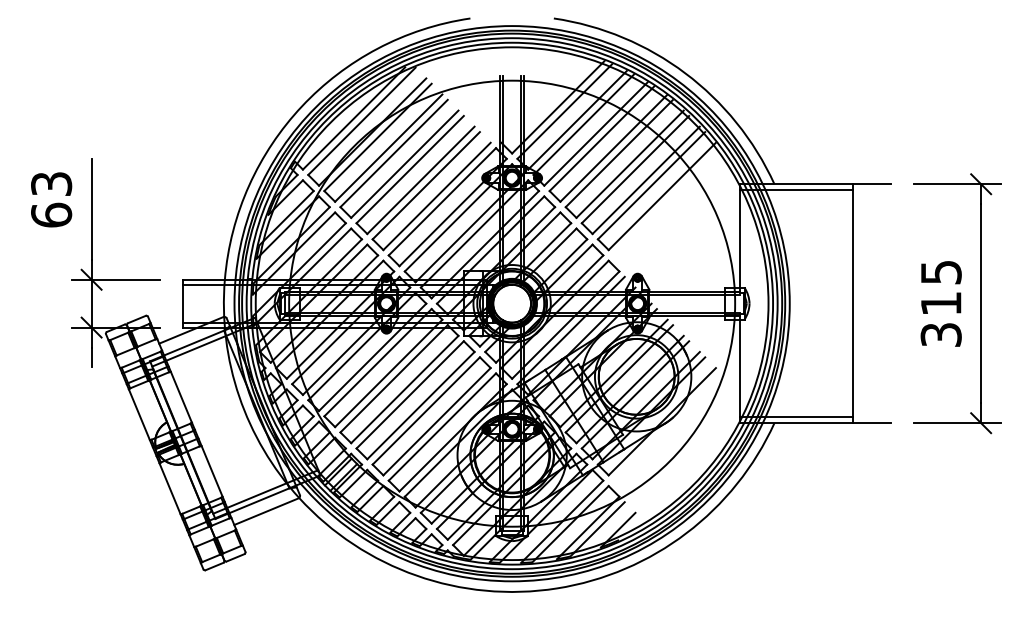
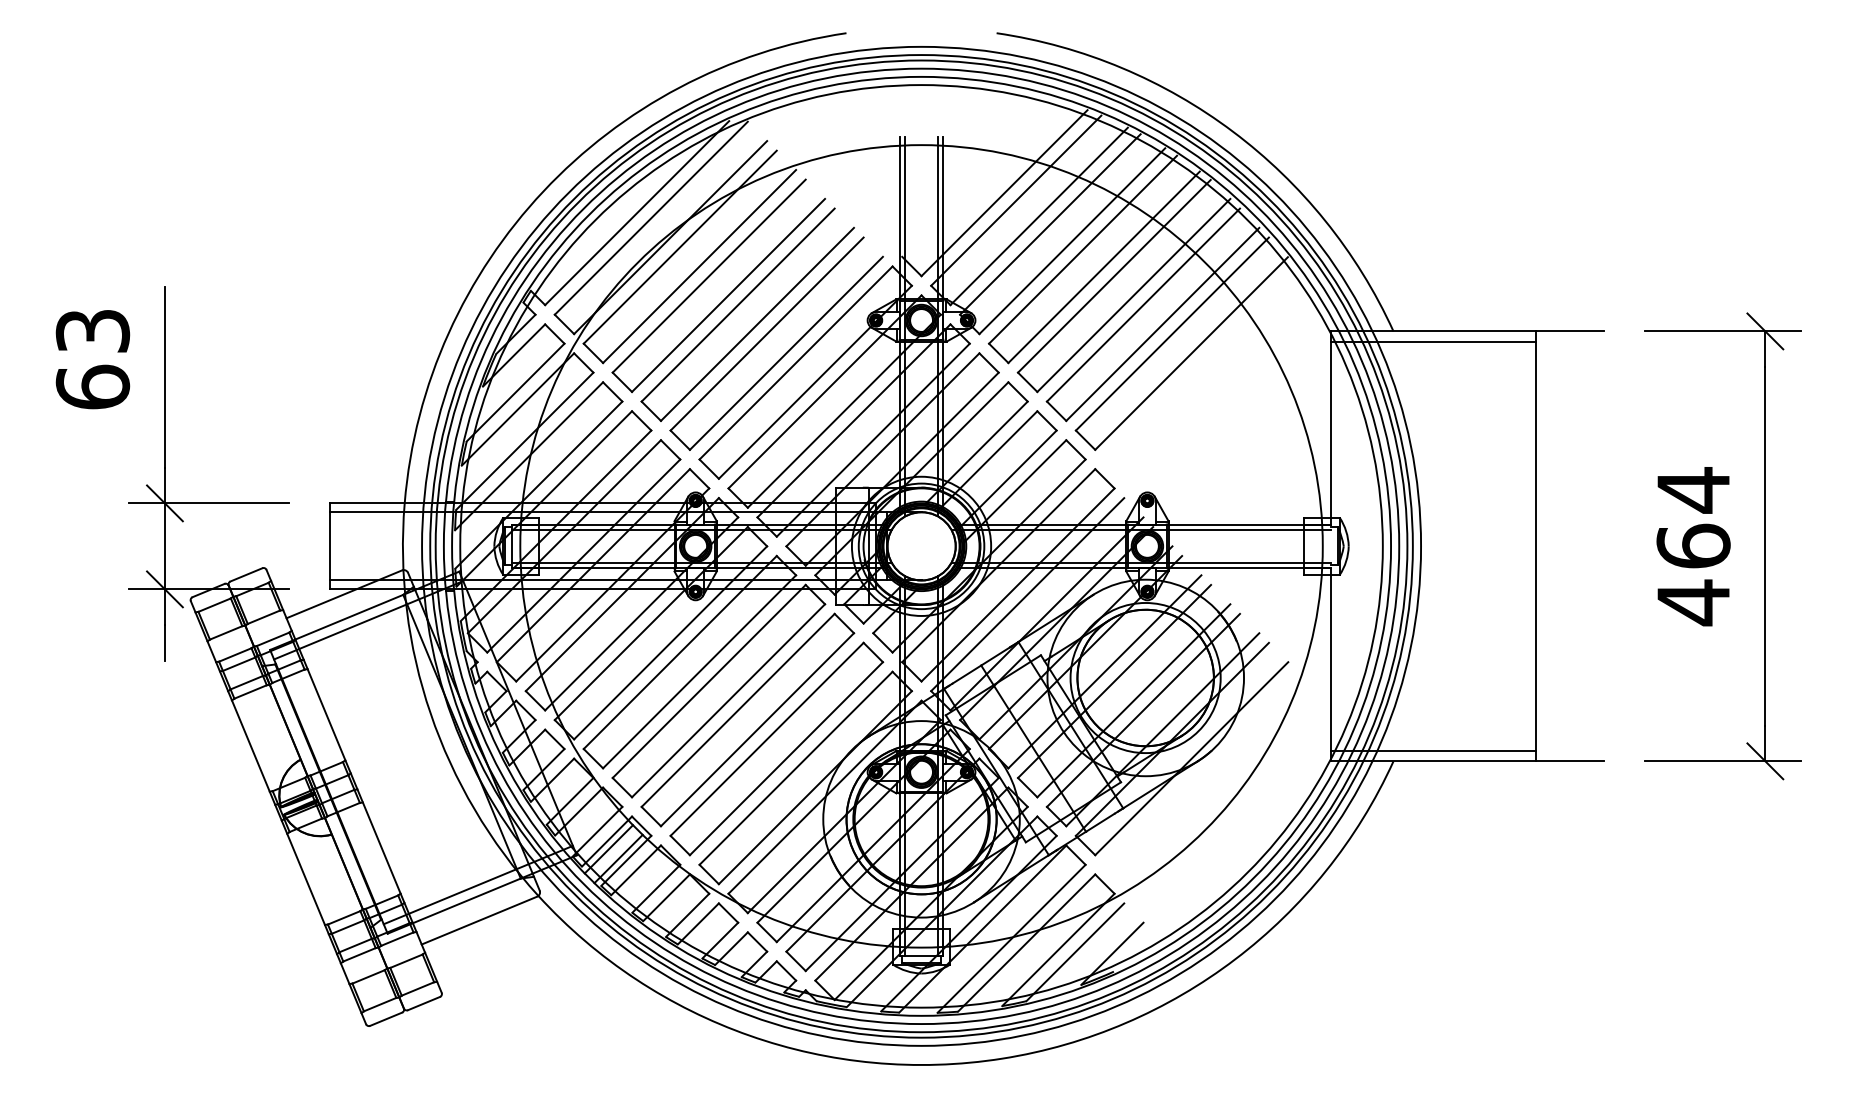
text: (940, 303) -> (1692, 546), 315 -> 464

